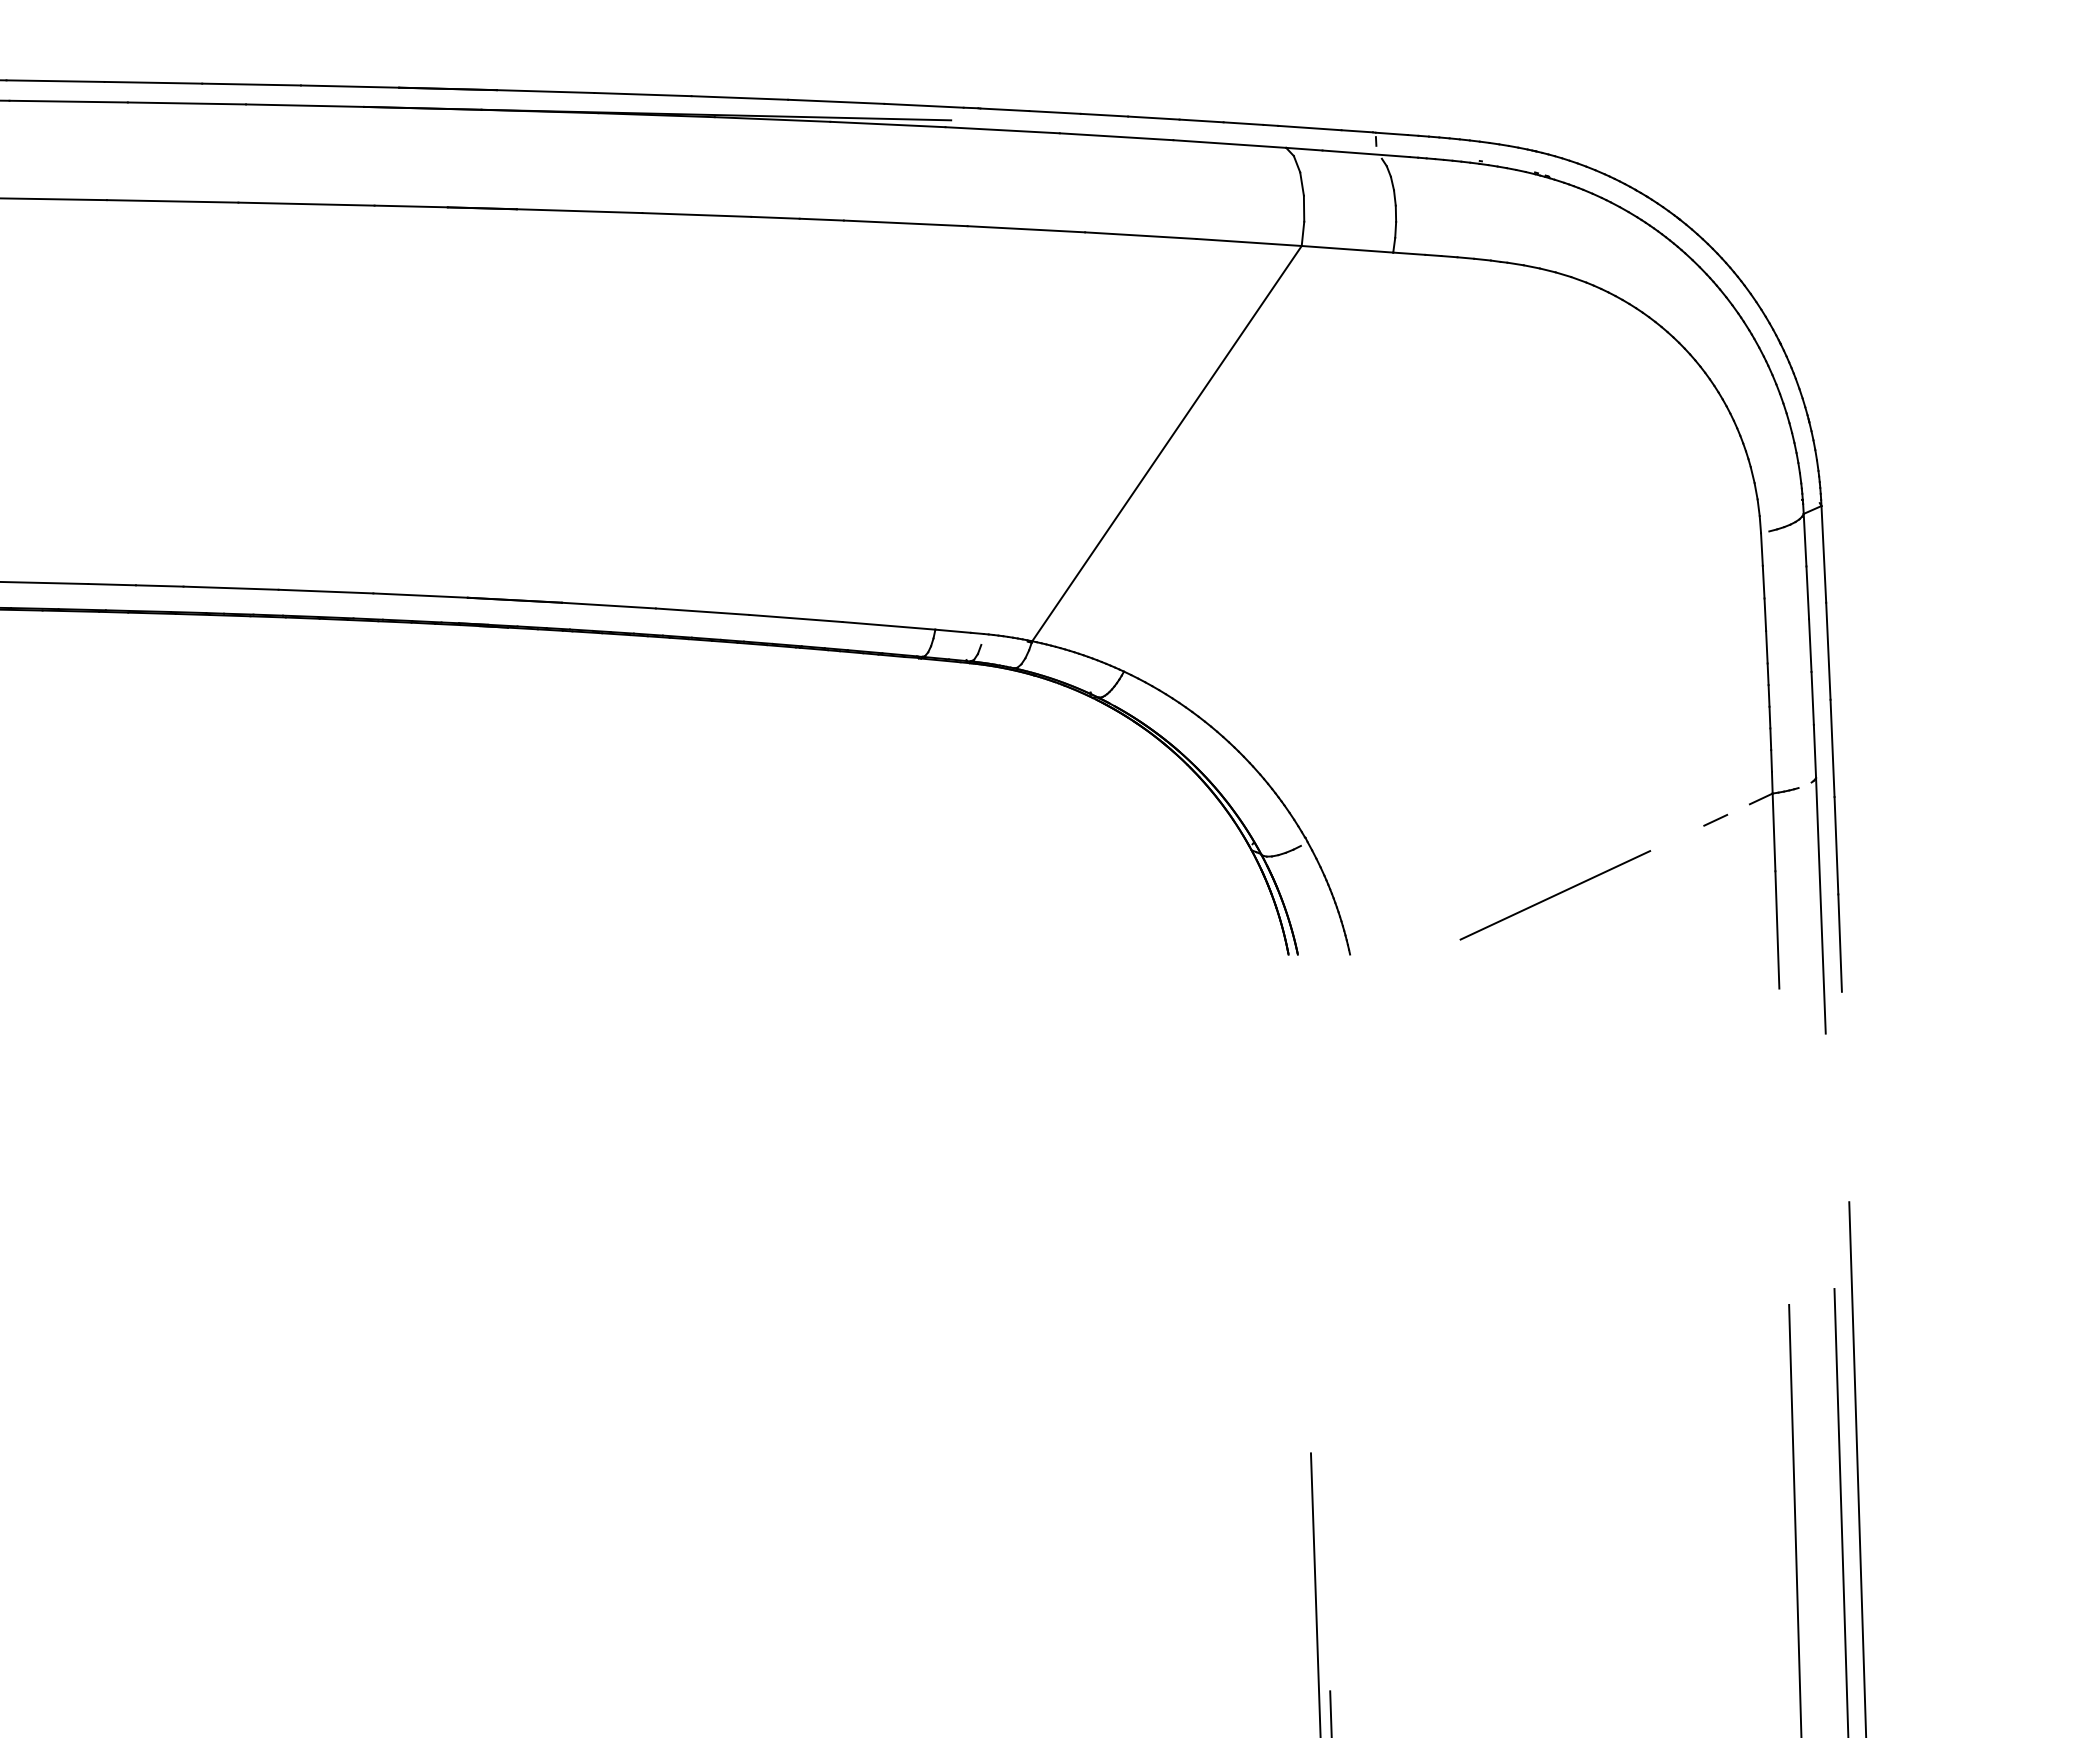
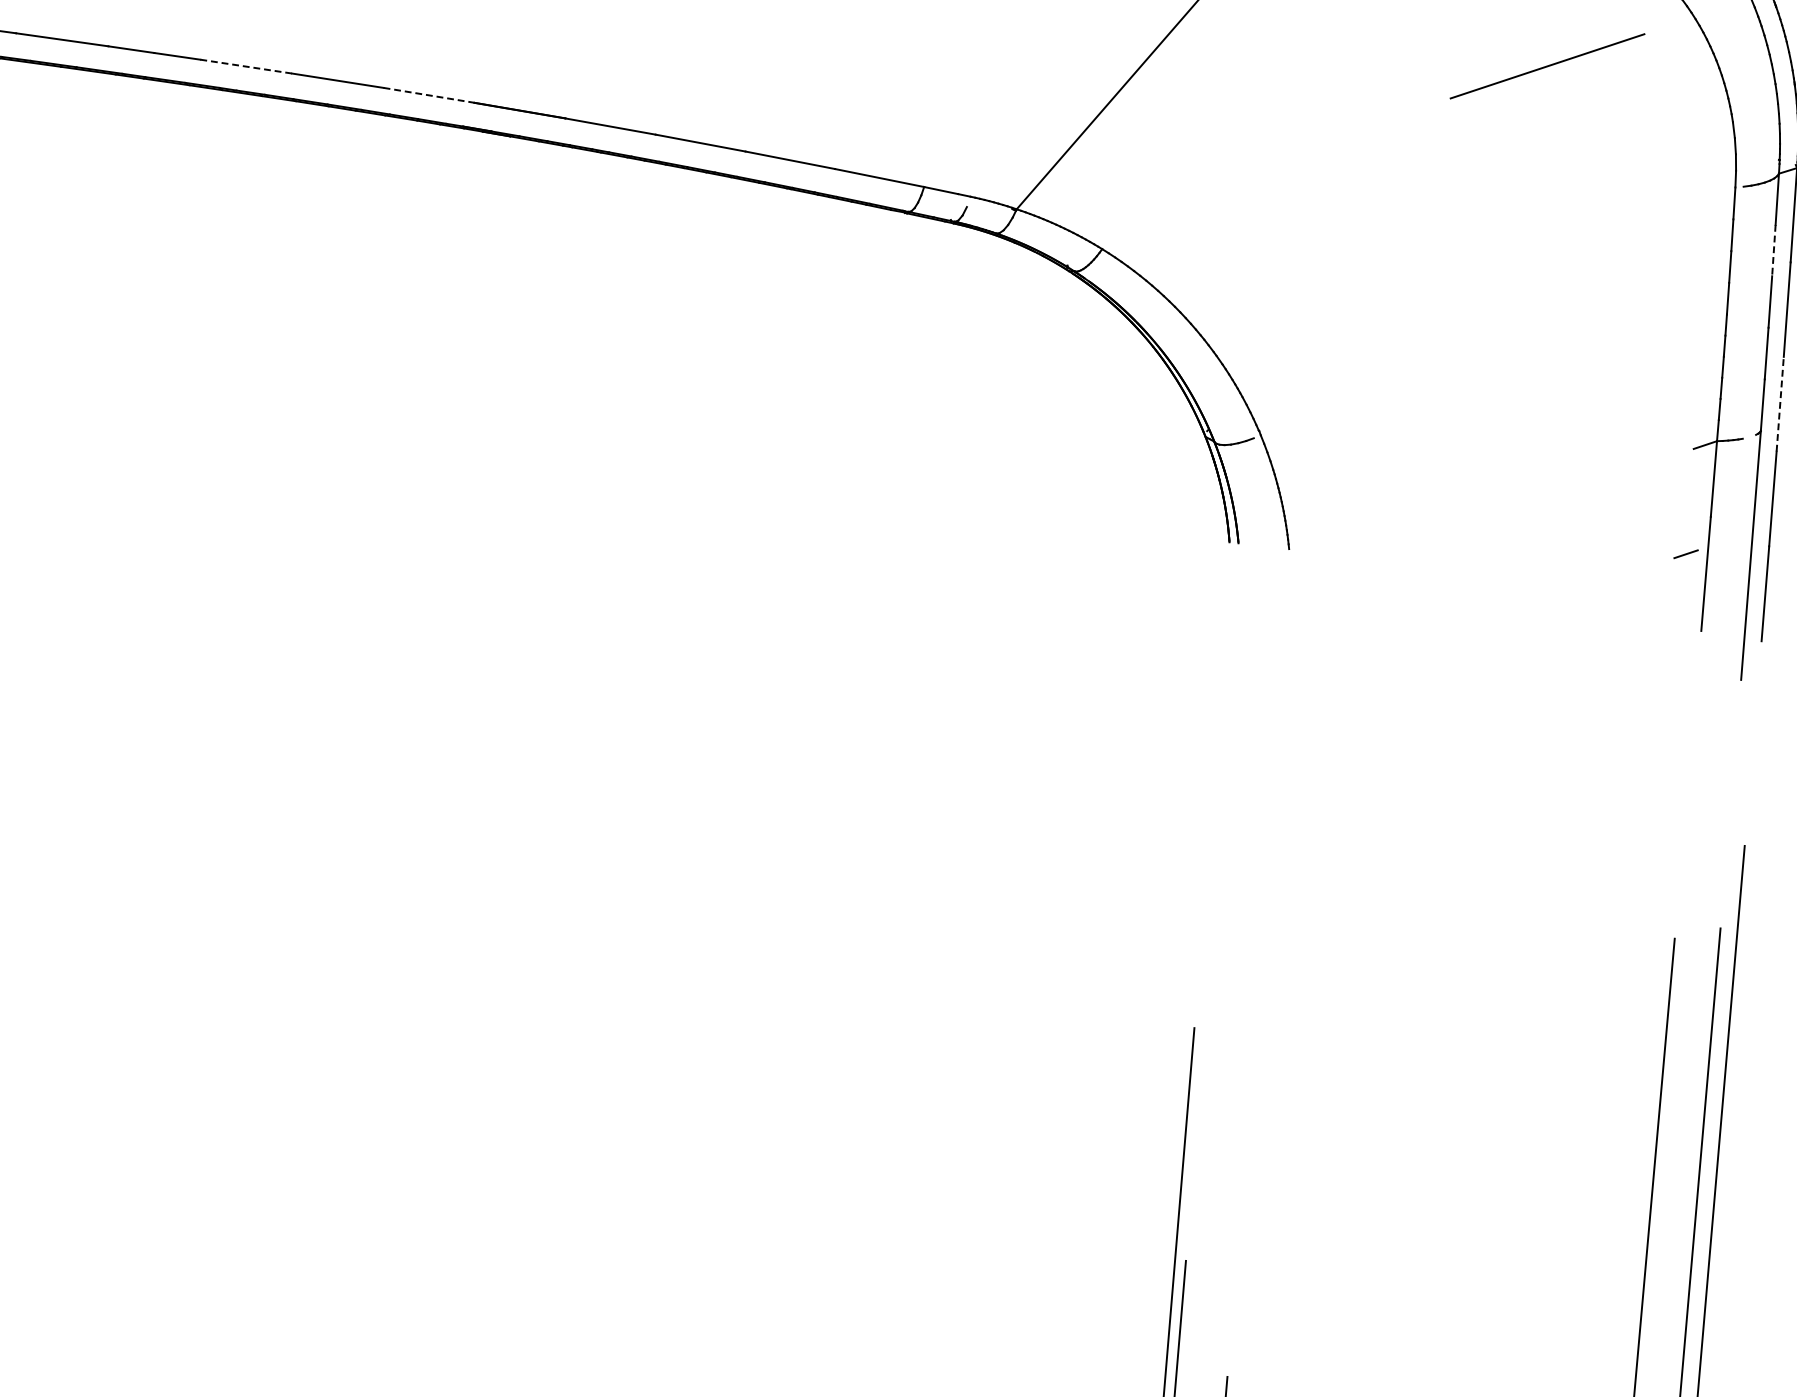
line: (231, 588) -> (246, 66), solid -> dashed
line: (1807, 593) -> (1773, 251), solid -> dashed
line: (421, 595) -> (429, 95), solid -> dashed
line: (1832, 748) -> (1780, 404), solid -> dashed
line: (1715, 819) -> (1685, 553), moved
line: (1555, 895) -> (1547, 66), moved

